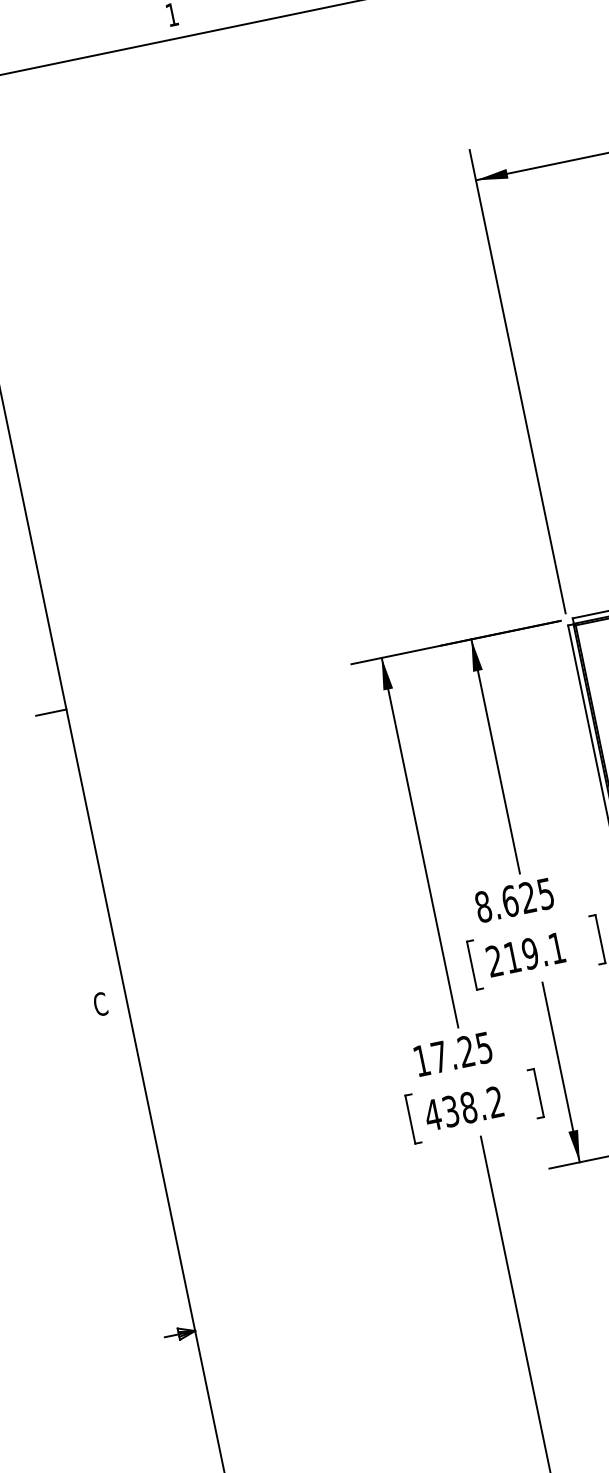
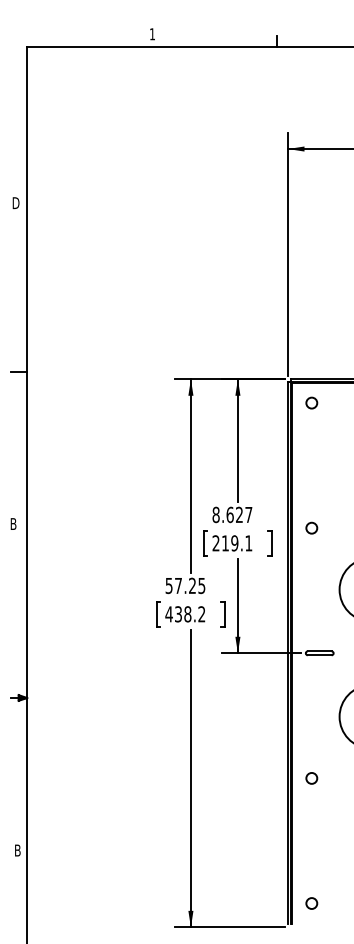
text: (545, 895) -> (248, 515), 8.625 -> 8.627
text: (100, 1005) -> (13, 524), C -> B
text: (420, 1062) -> (168, 586), 17.25 -> 57.25

